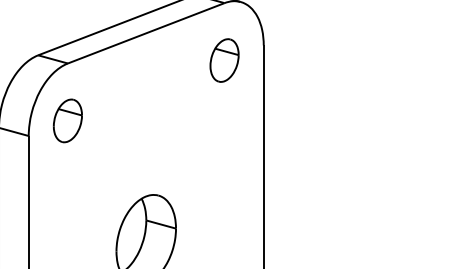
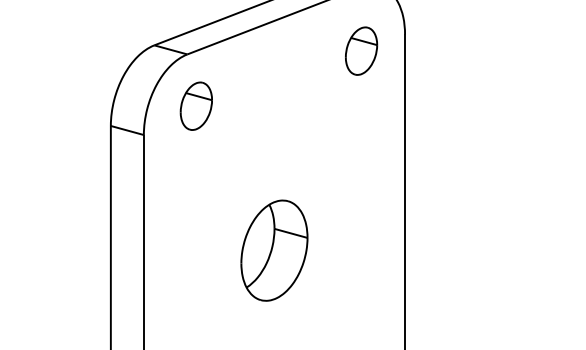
part: (67, 120) -> (195, 105), moved

